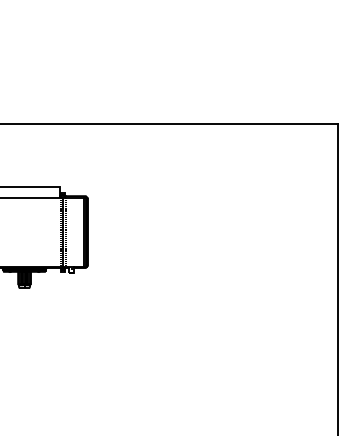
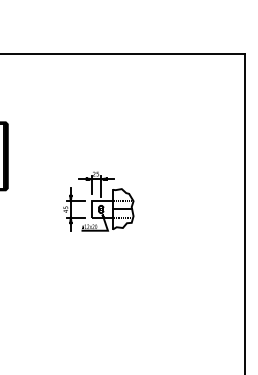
part: (183, 279) -> (98, 201), added

